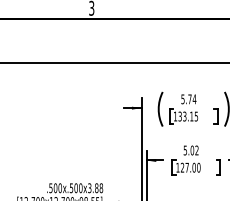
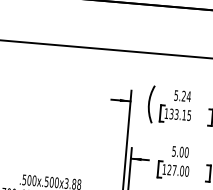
text: (189, 99) -> (183, 96), 5.74 -> 5.24
text: (196, 150) -> (186, 152), 5.02 -> 5.00

